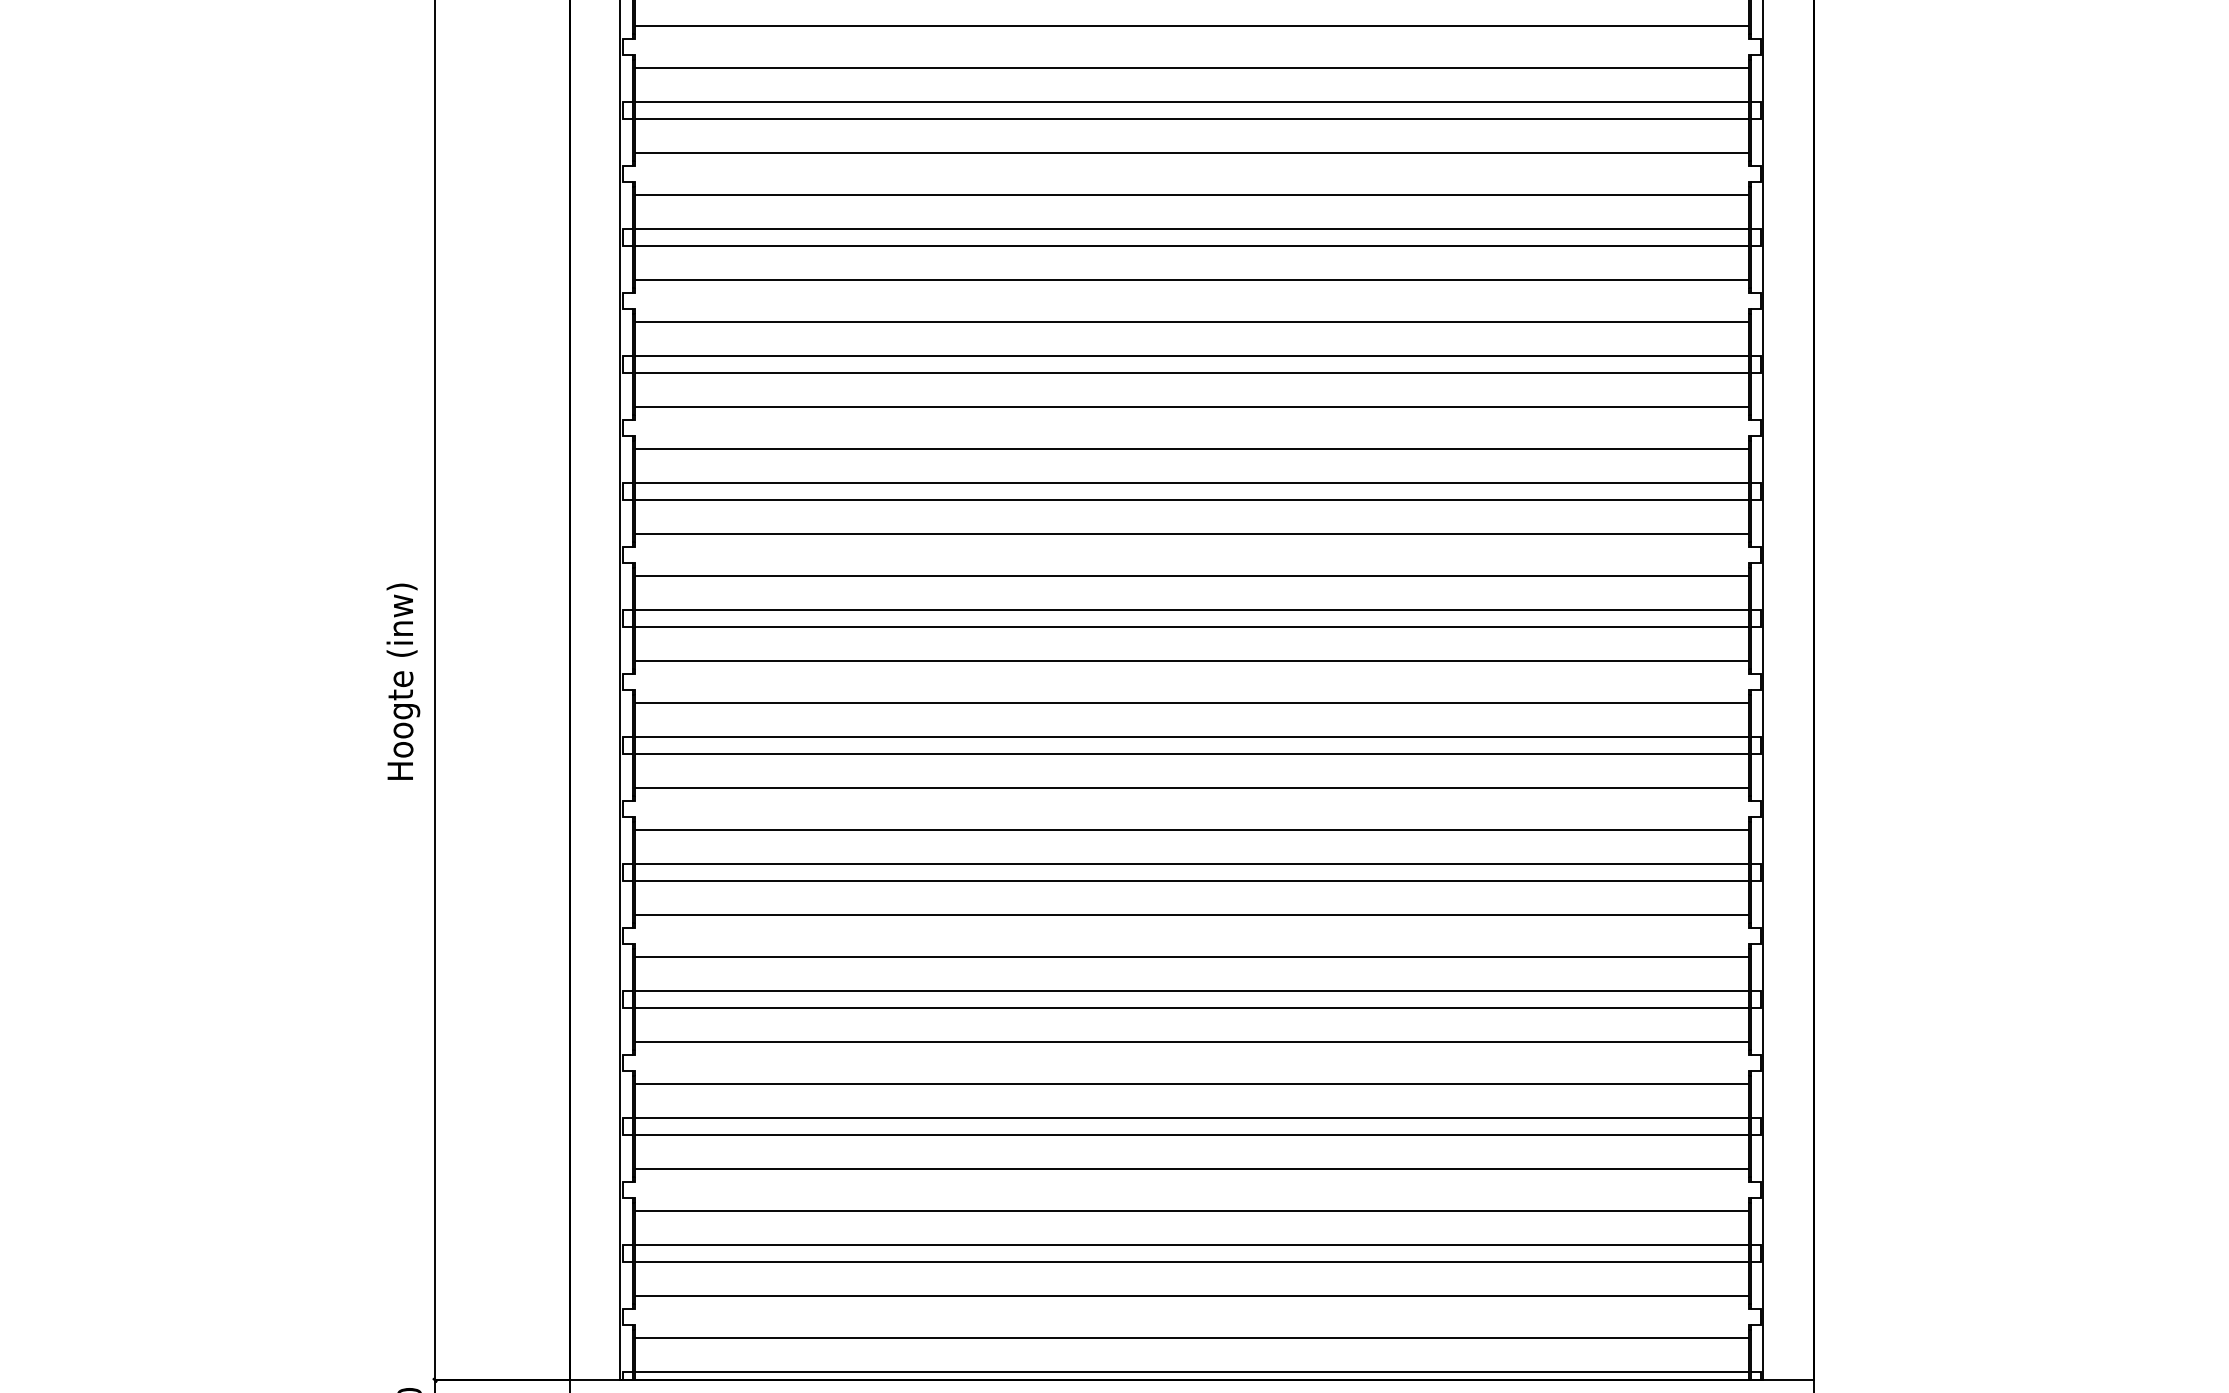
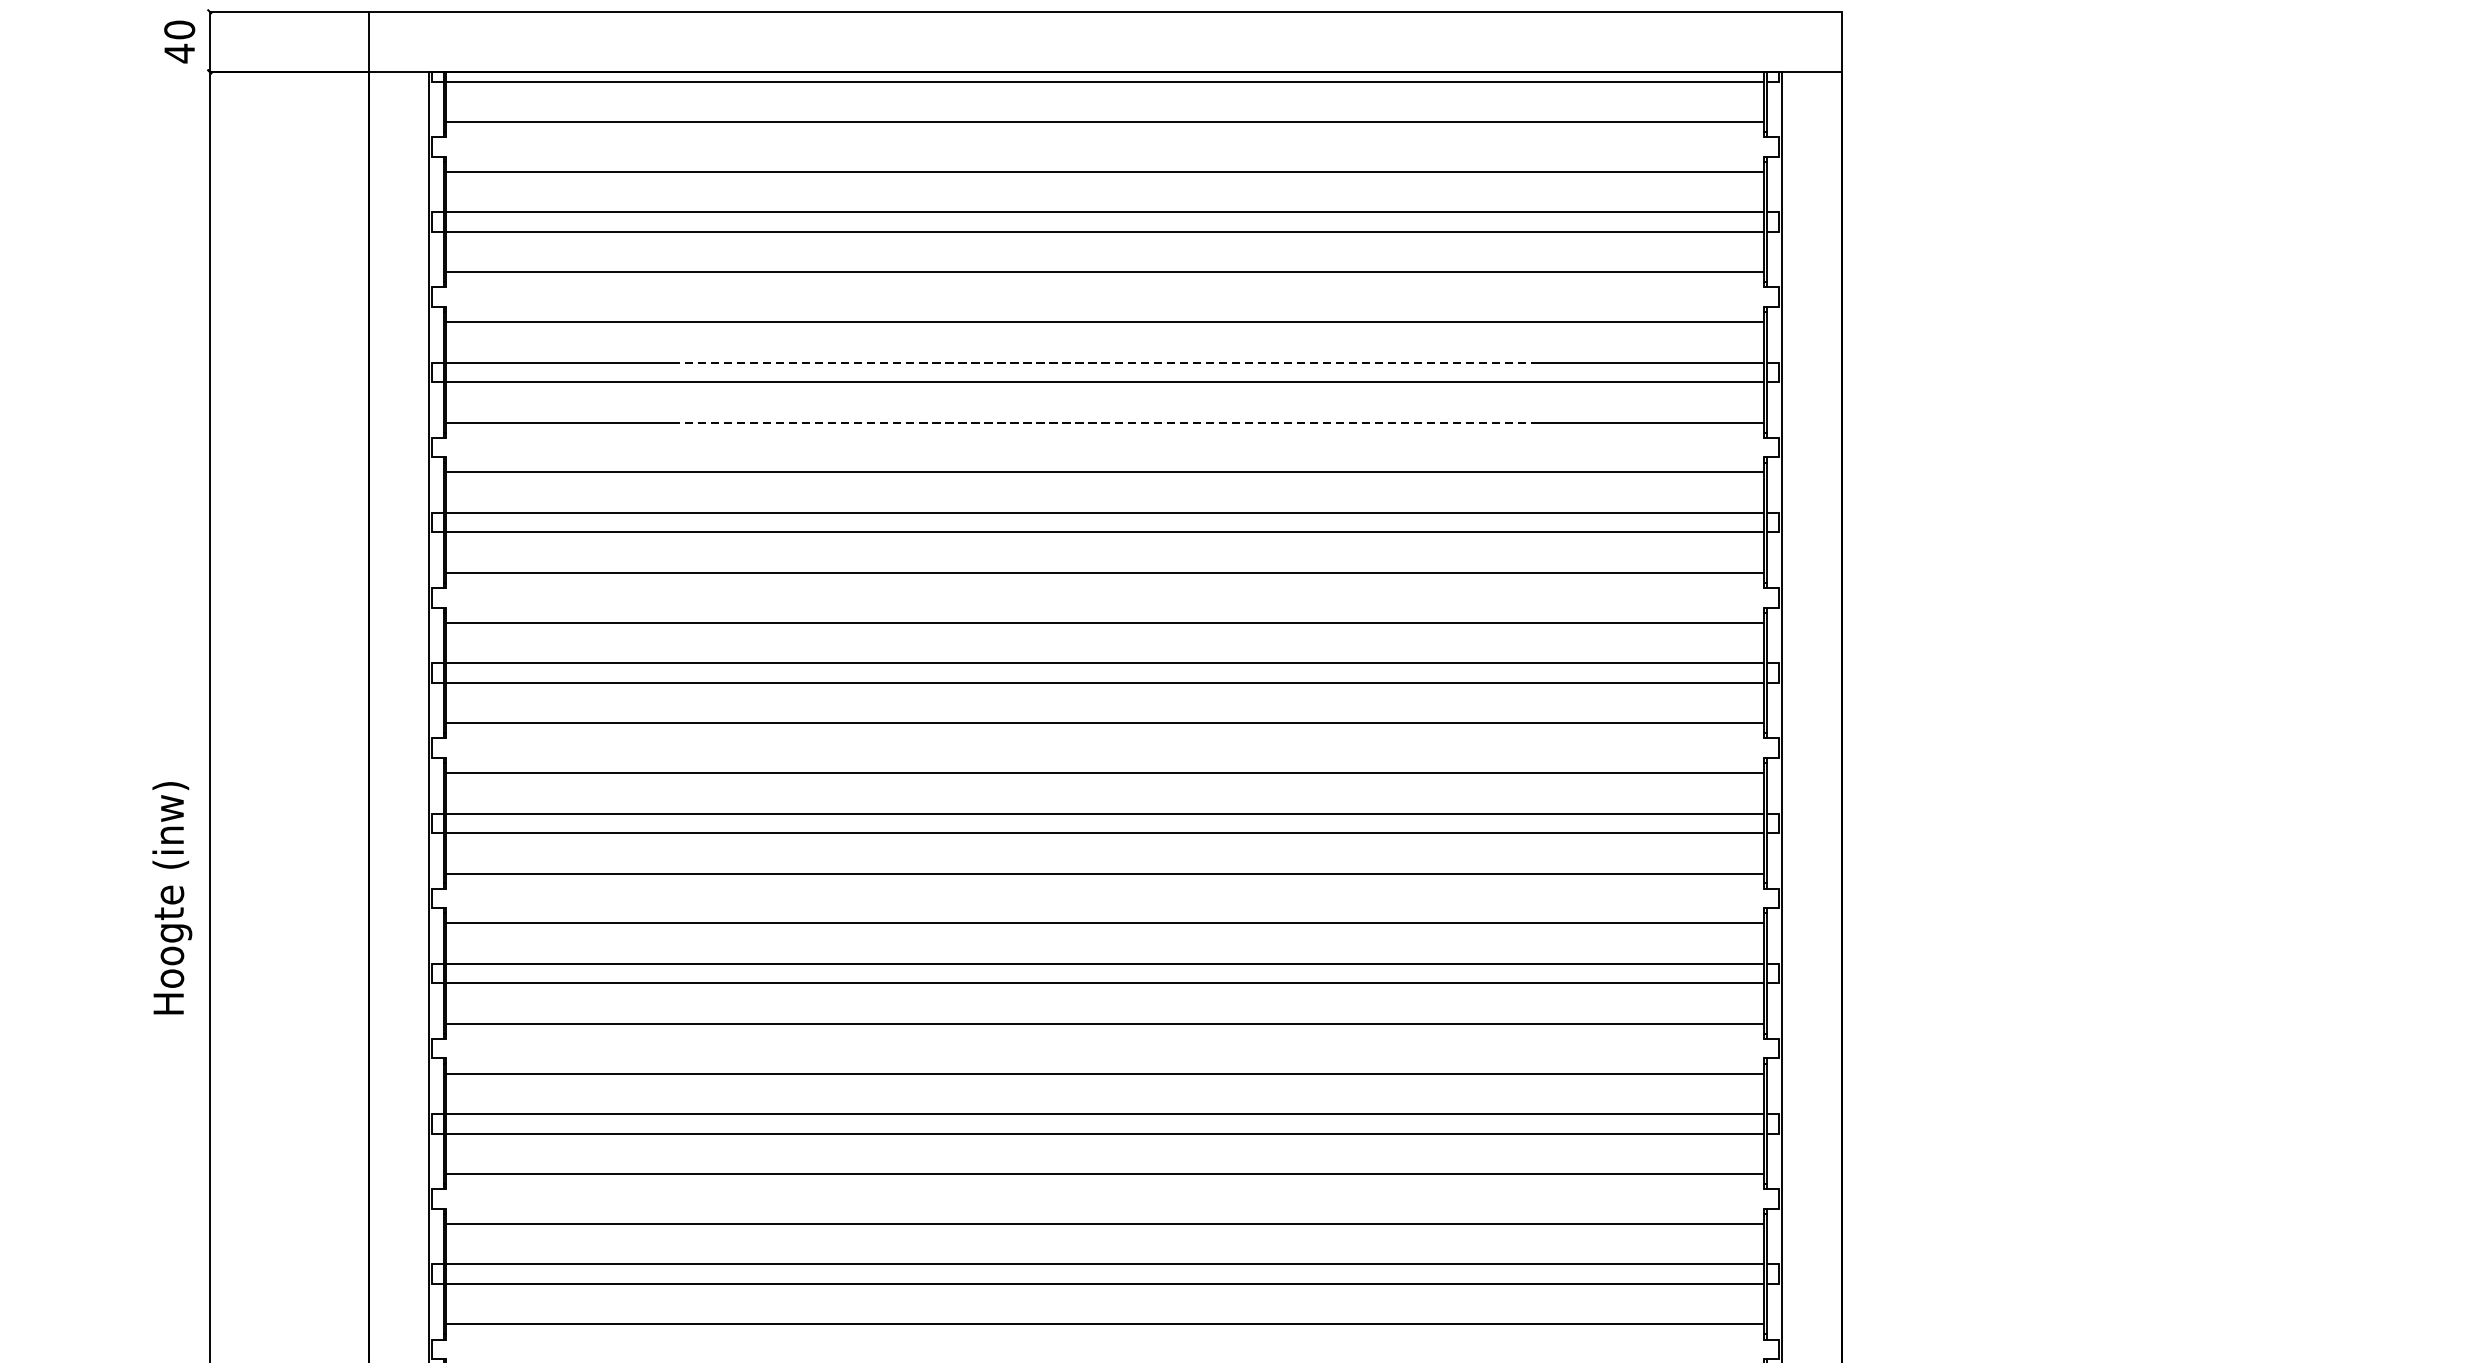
line: (1192, 229) -> (1106, 362), solid -> dashed
line: (1192, 280) -> (1106, 423), solid -> dashed

